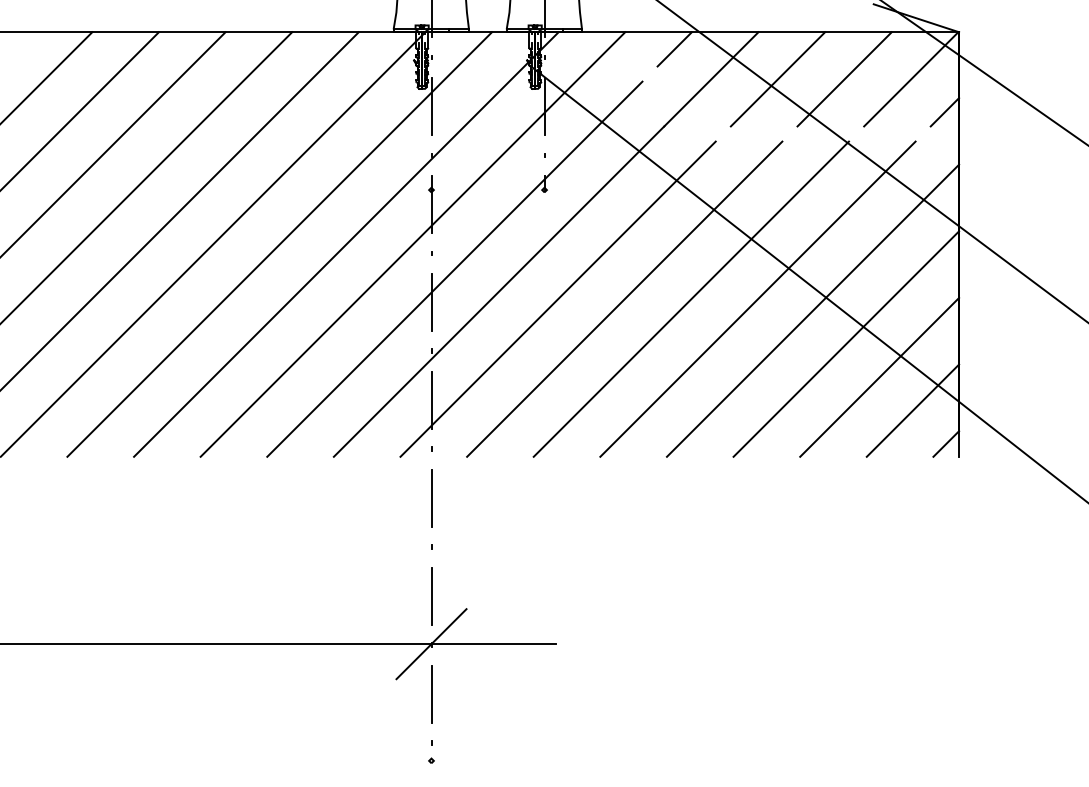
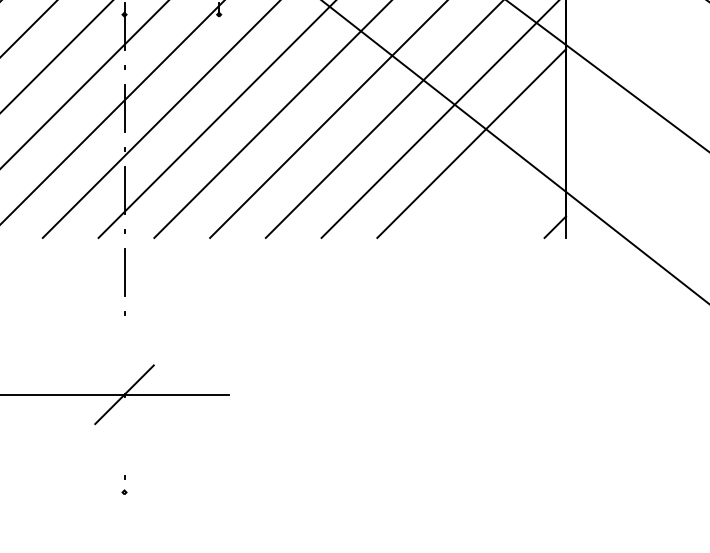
line: (879, 376) -> (499, 170), removed
line: (912, 410) -> (527, 199), removed
line: (431, 596) -> (124, 354), removed
line: (431, 694) -> (124, 436), removed

